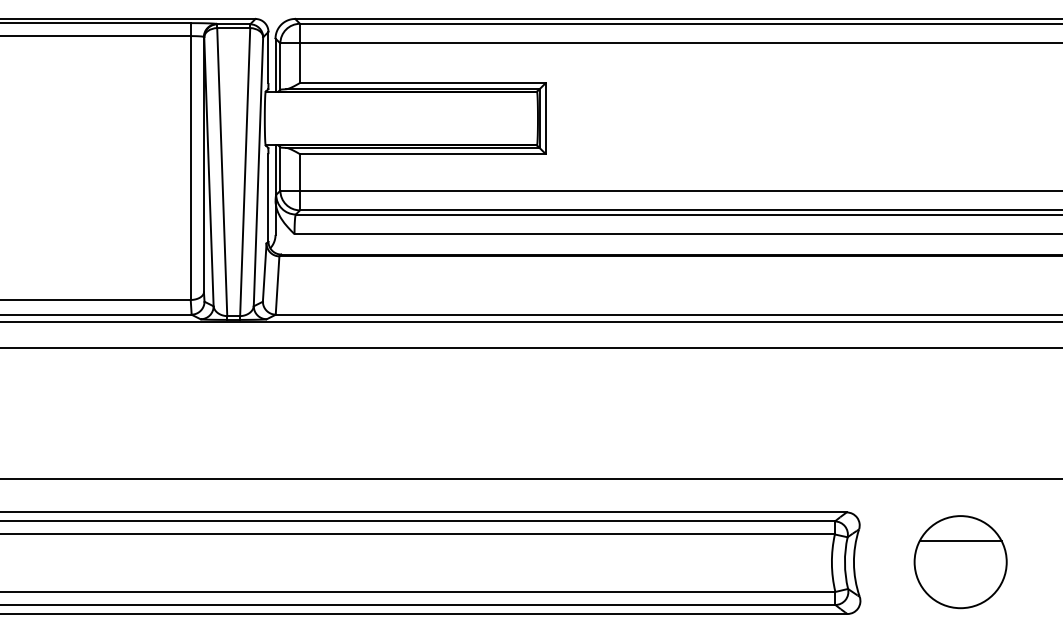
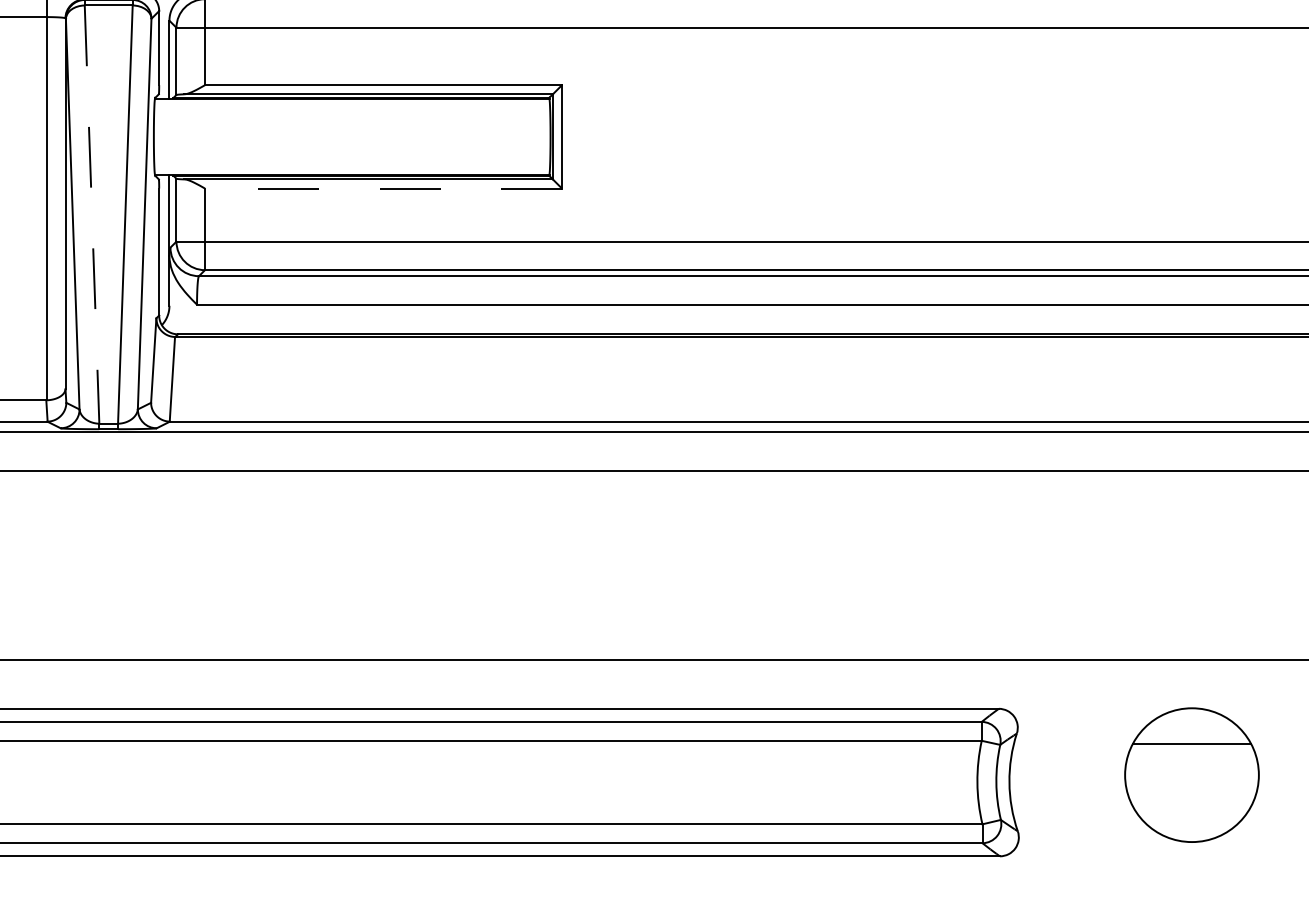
line: (422, 154) -> (382, 189), solid -> dashed
line: (222, 172) -> (92, 215), solid -> dashed
part: (960, 562) -> (1191, 775), moved

